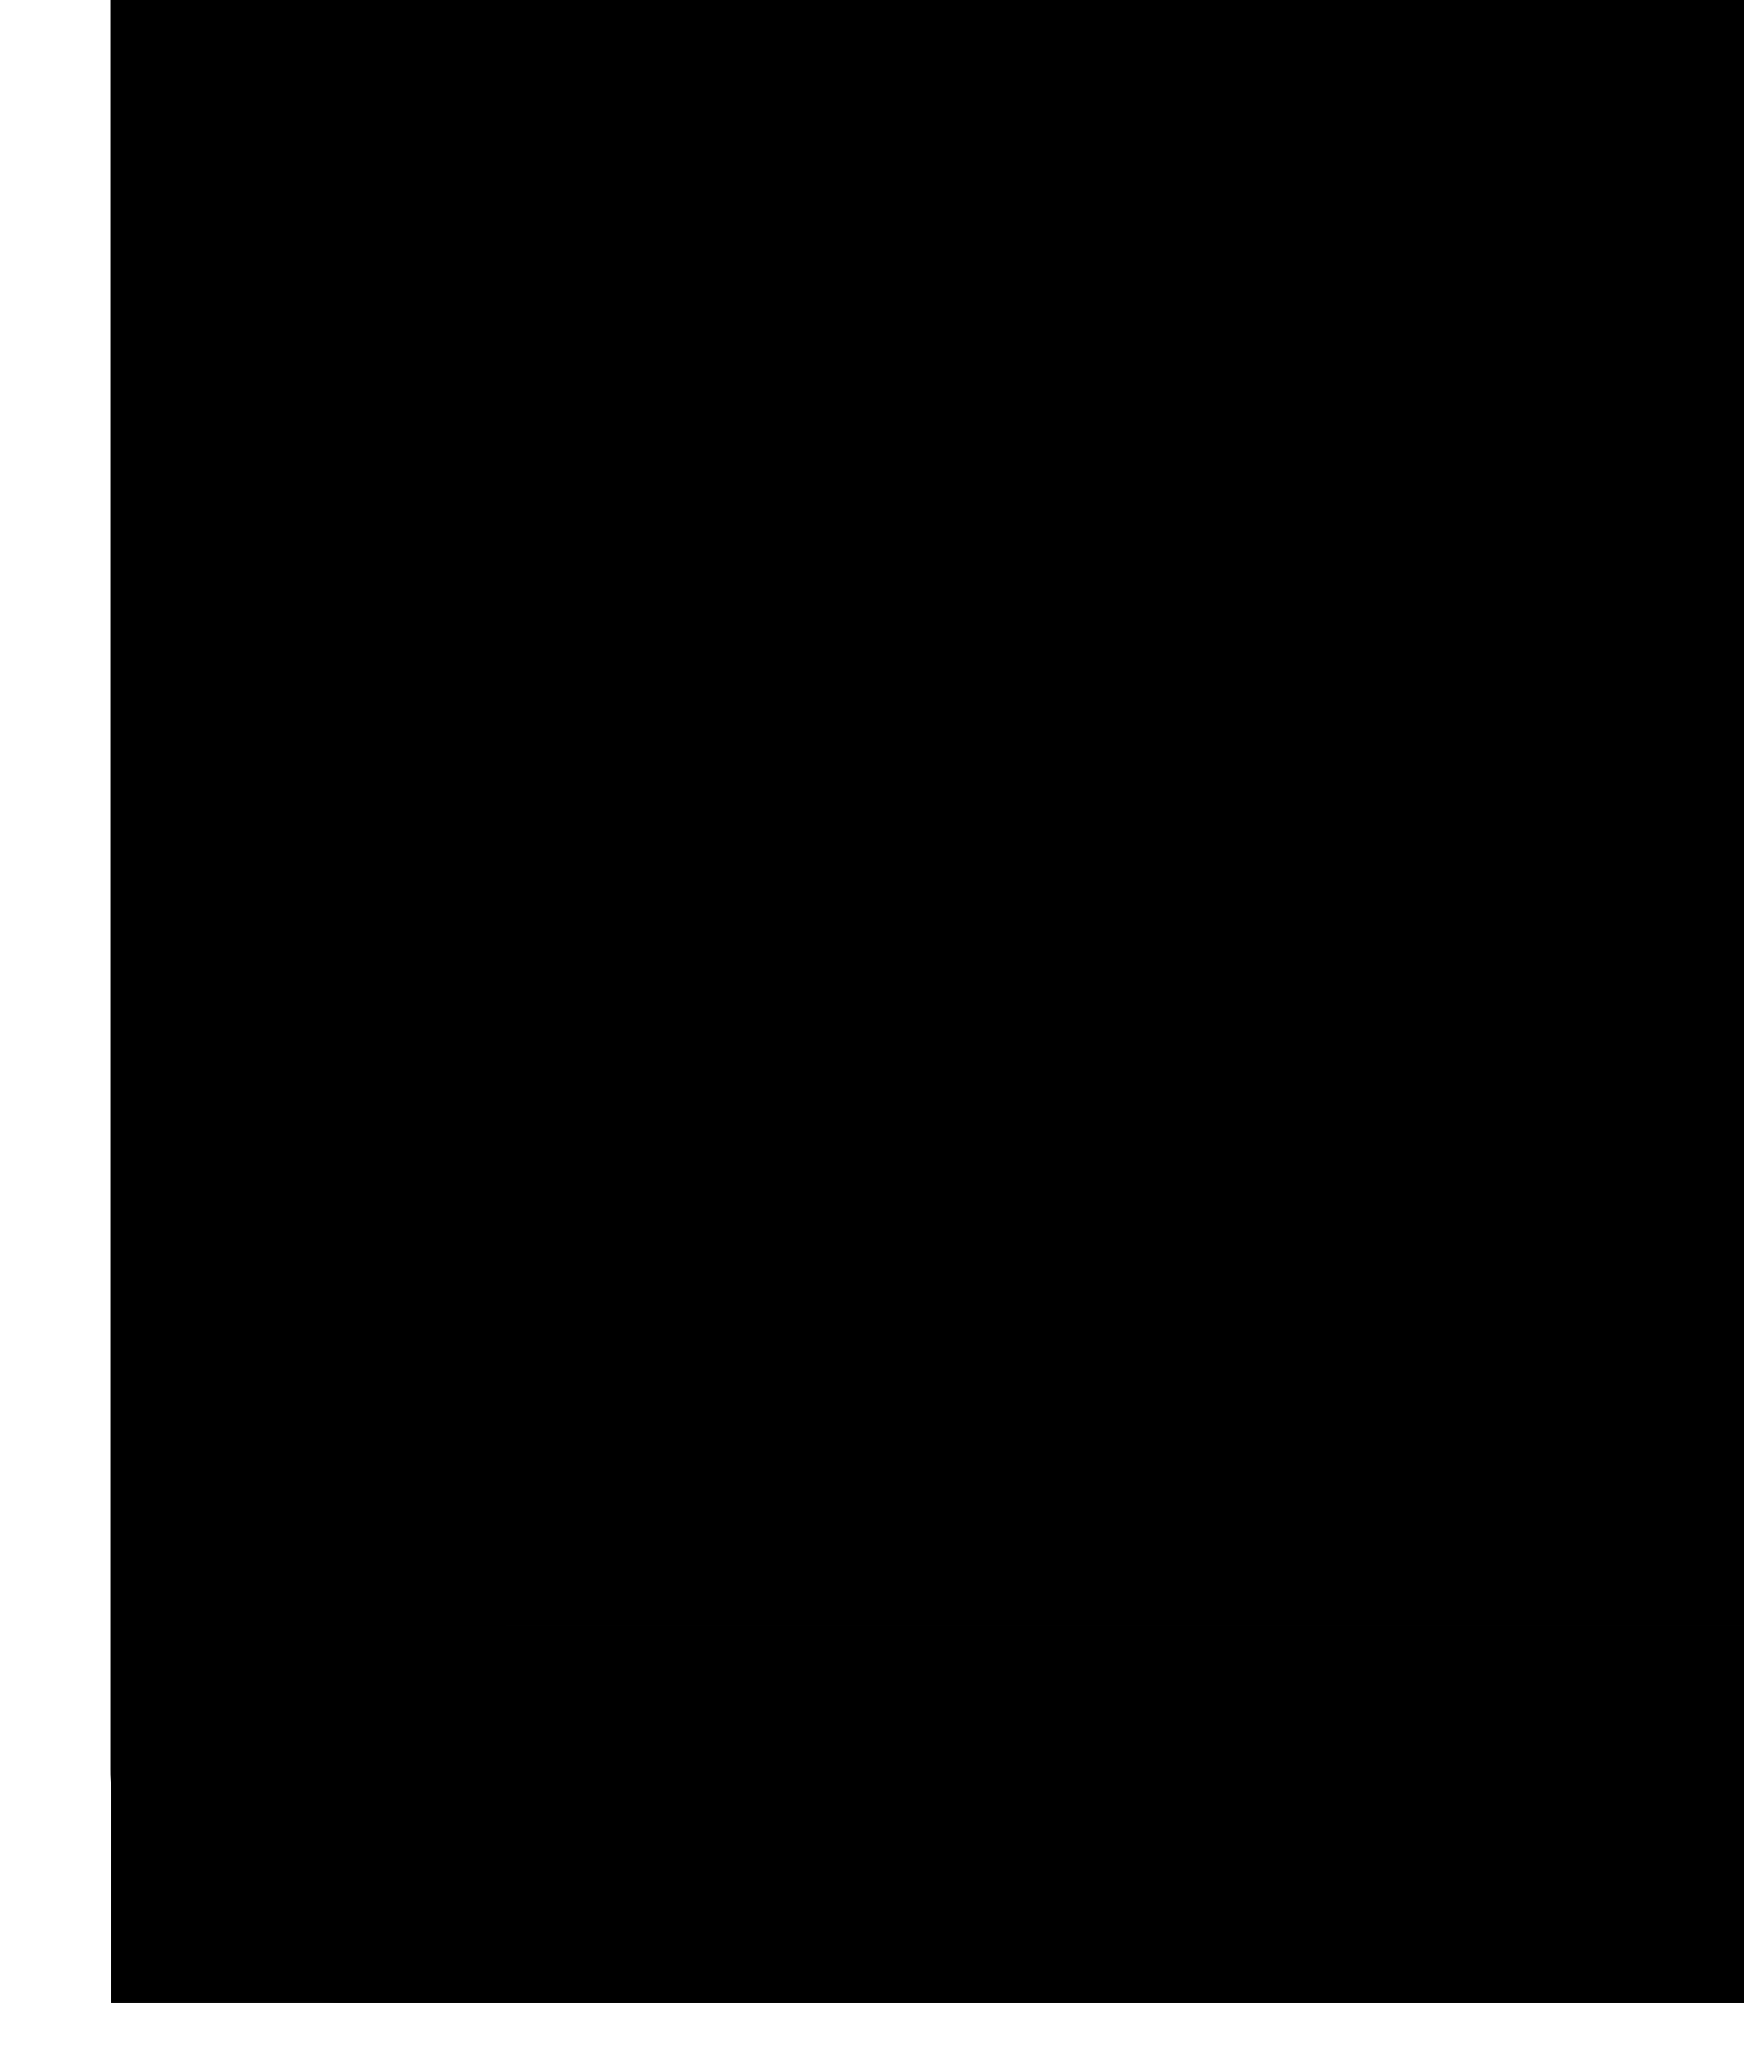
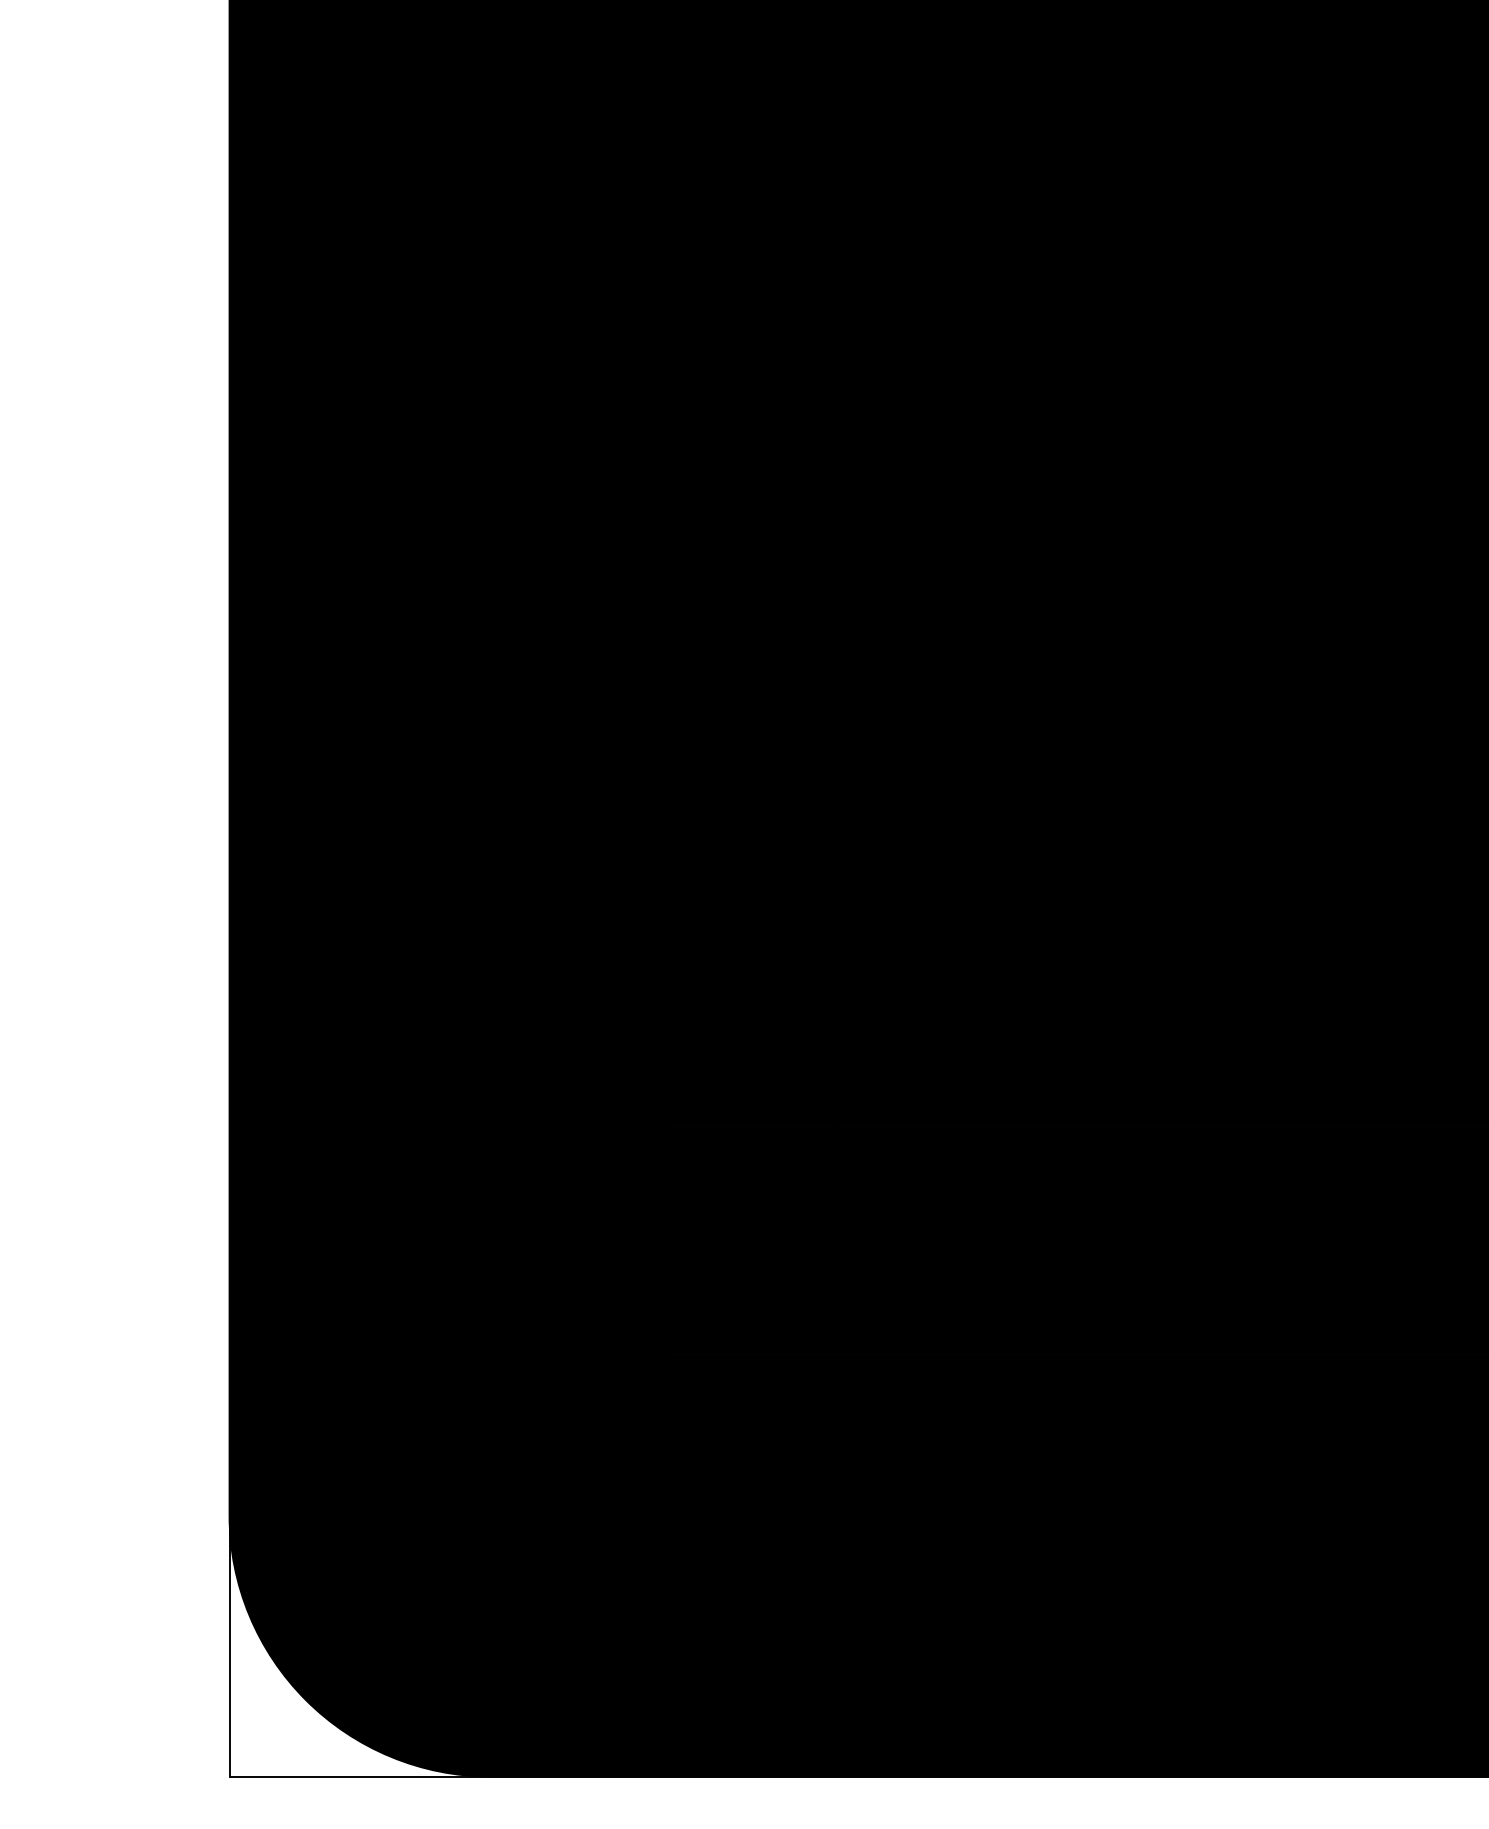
fill: (227, 1884) -> (359, 1645), removed

